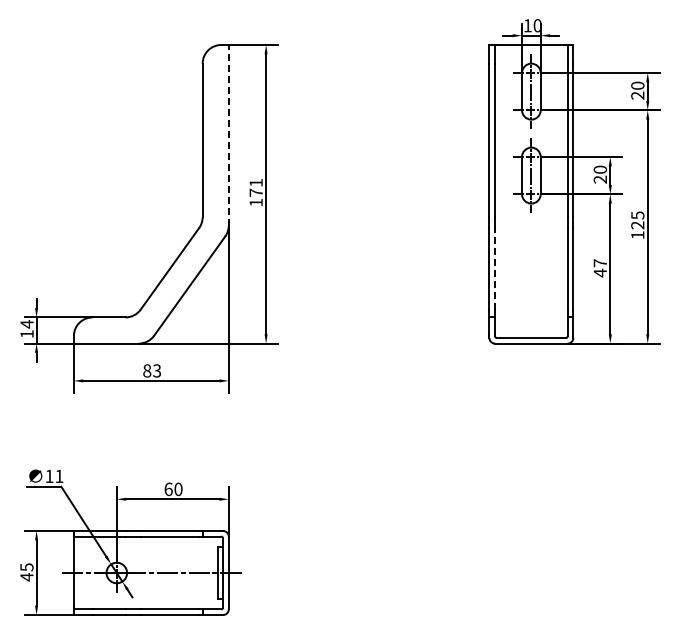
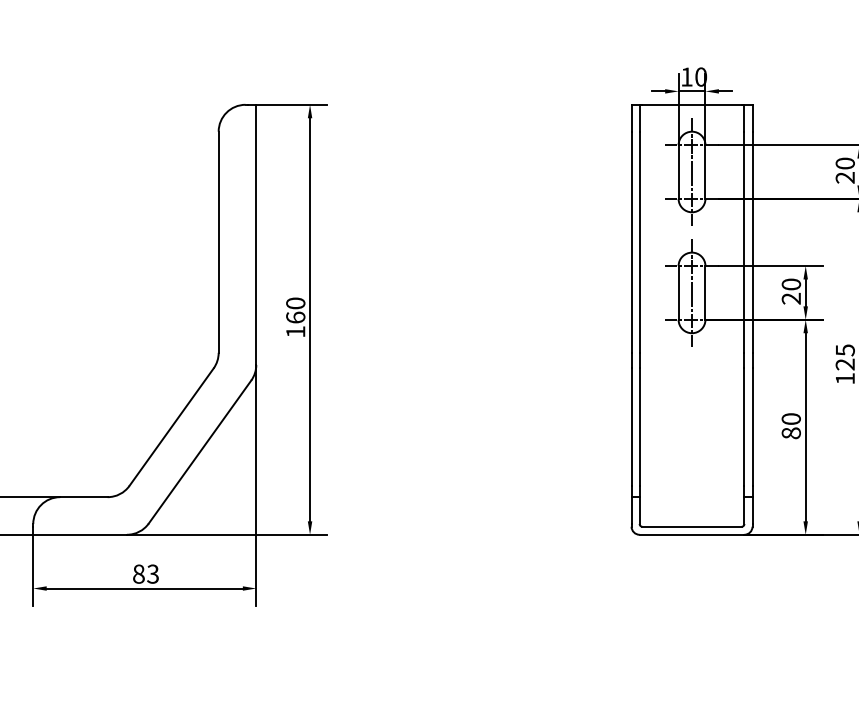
line: (228, 134) -> (255, 233), dashed -> solid
text: (255, 187) -> (294, 310), 171 -> 160
line: (494, 268) -> (638, 426), dashed -> solid
text: (599, 268) -> (790, 426), 47 -> 80

